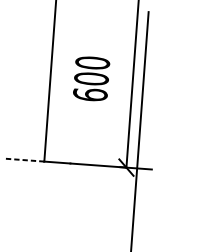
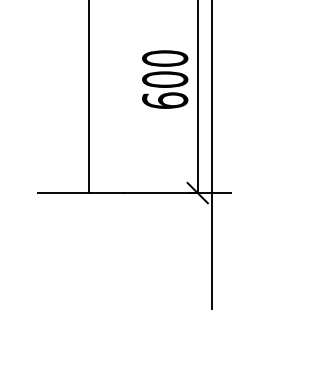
text: (91, 78) -> (165, 79), moved
line: (25, 160) -> (64, 193), dashed -> solid

